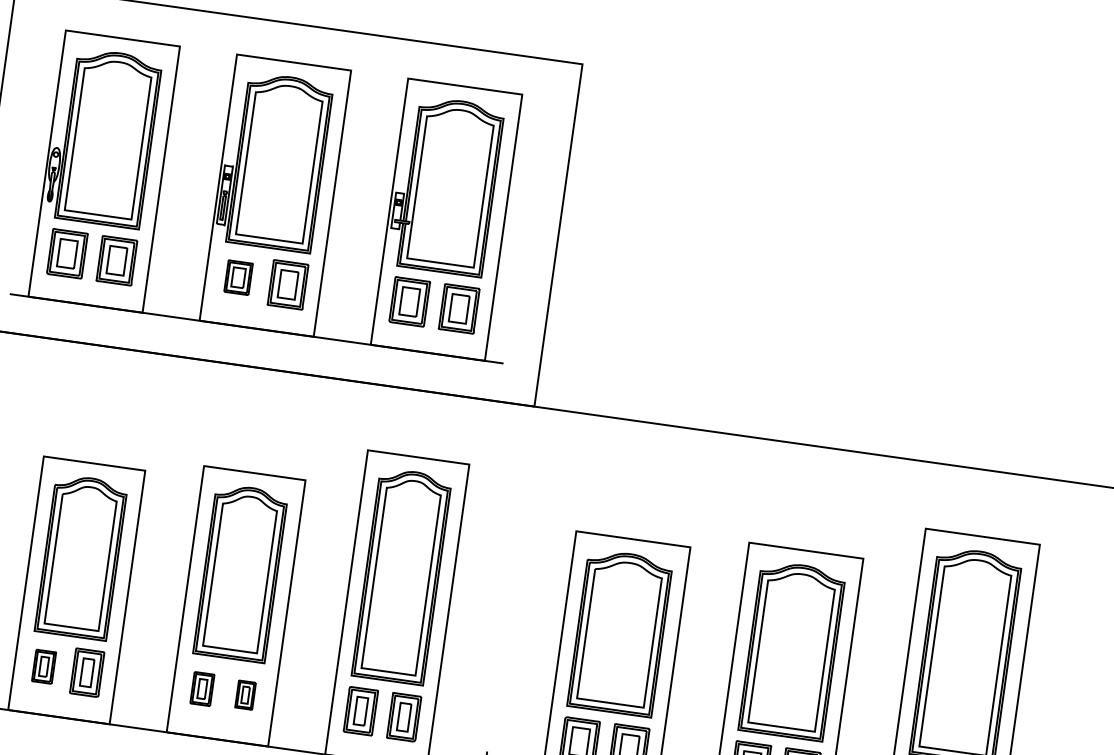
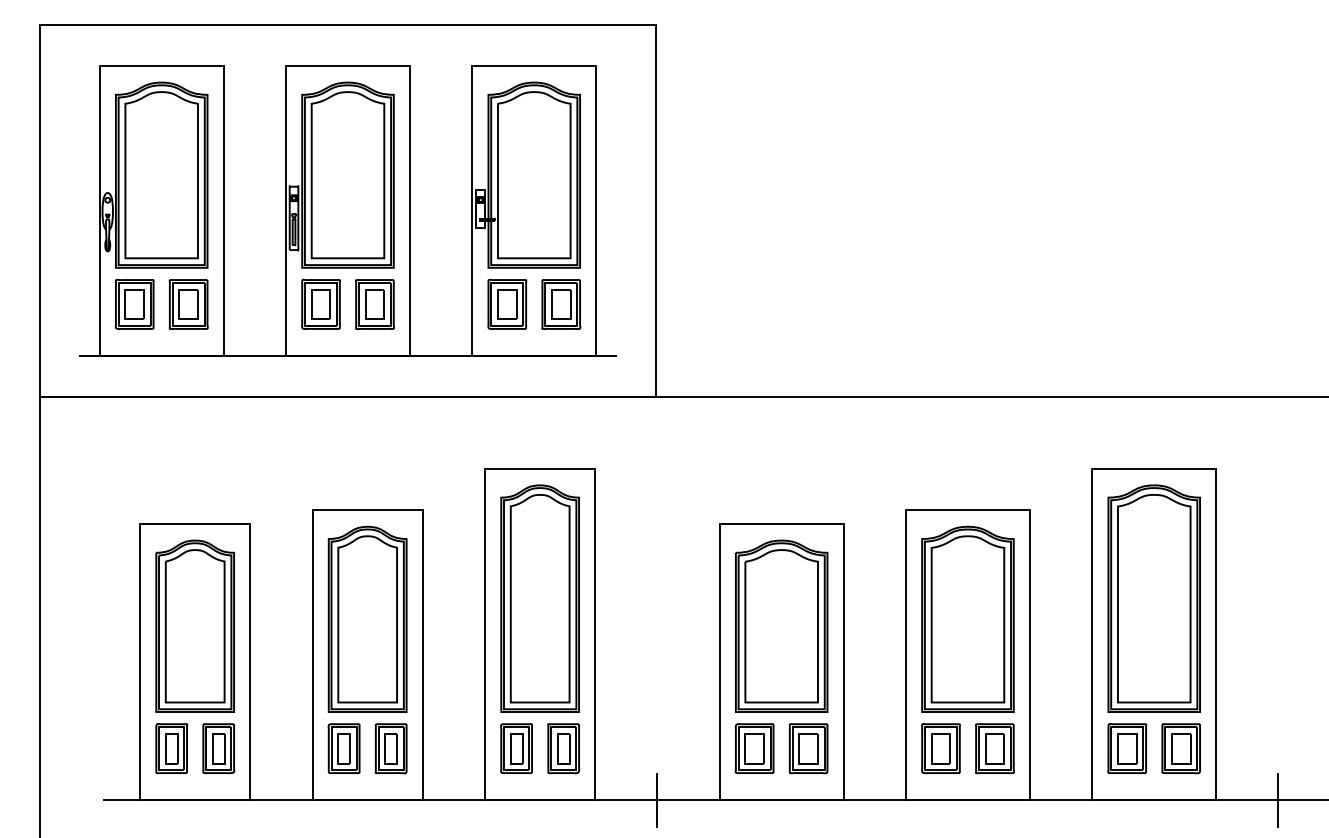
part: (238, 276) -> (320, 303), size x1.43
part: (43, 666) -> (171, 748), size x1.43
part: (201, 688) -> (343, 748), size x1.43
part: (245, 694) -> (390, 748), size x1.67

